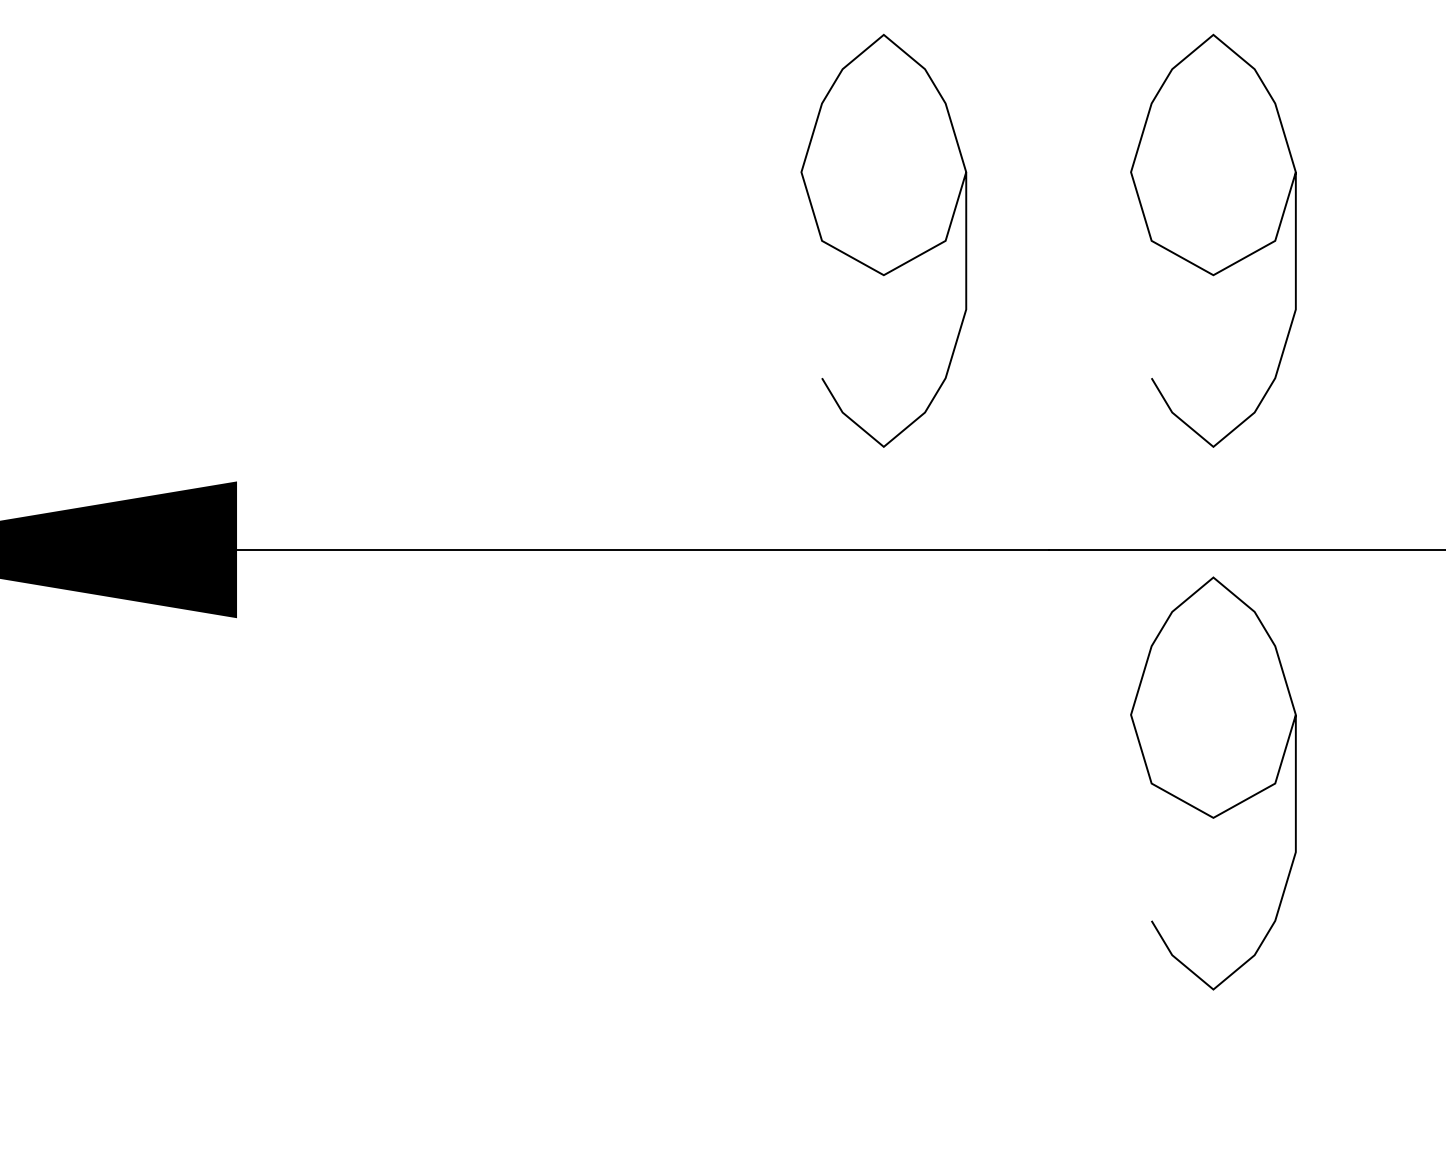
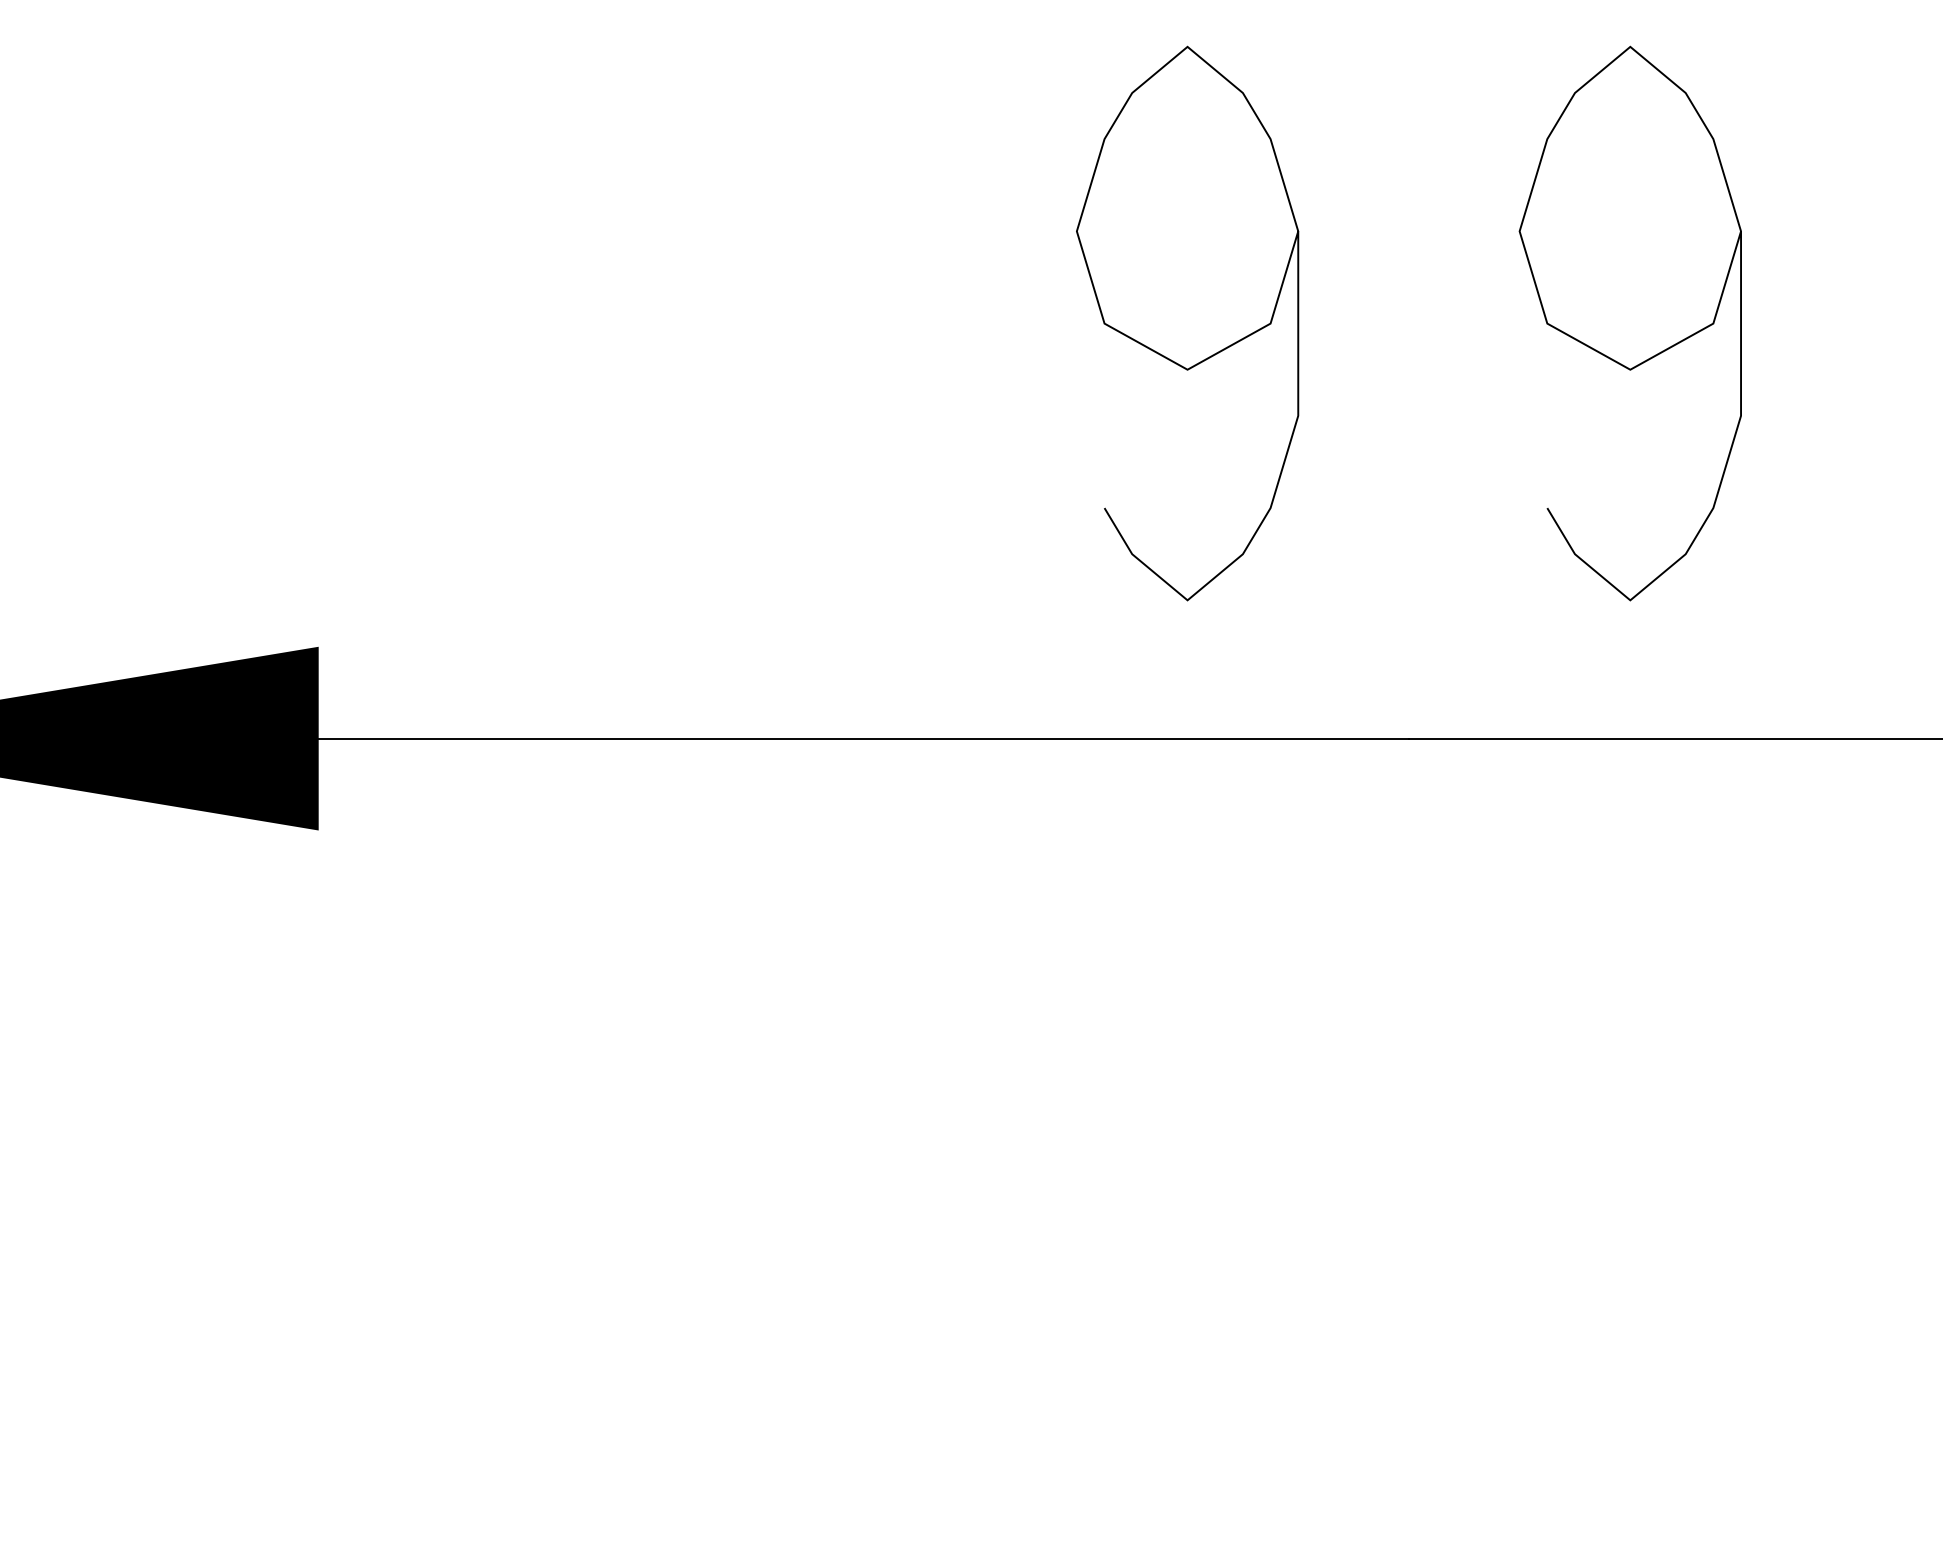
curve: (1200, 809) -> (1612, 1087), removed

